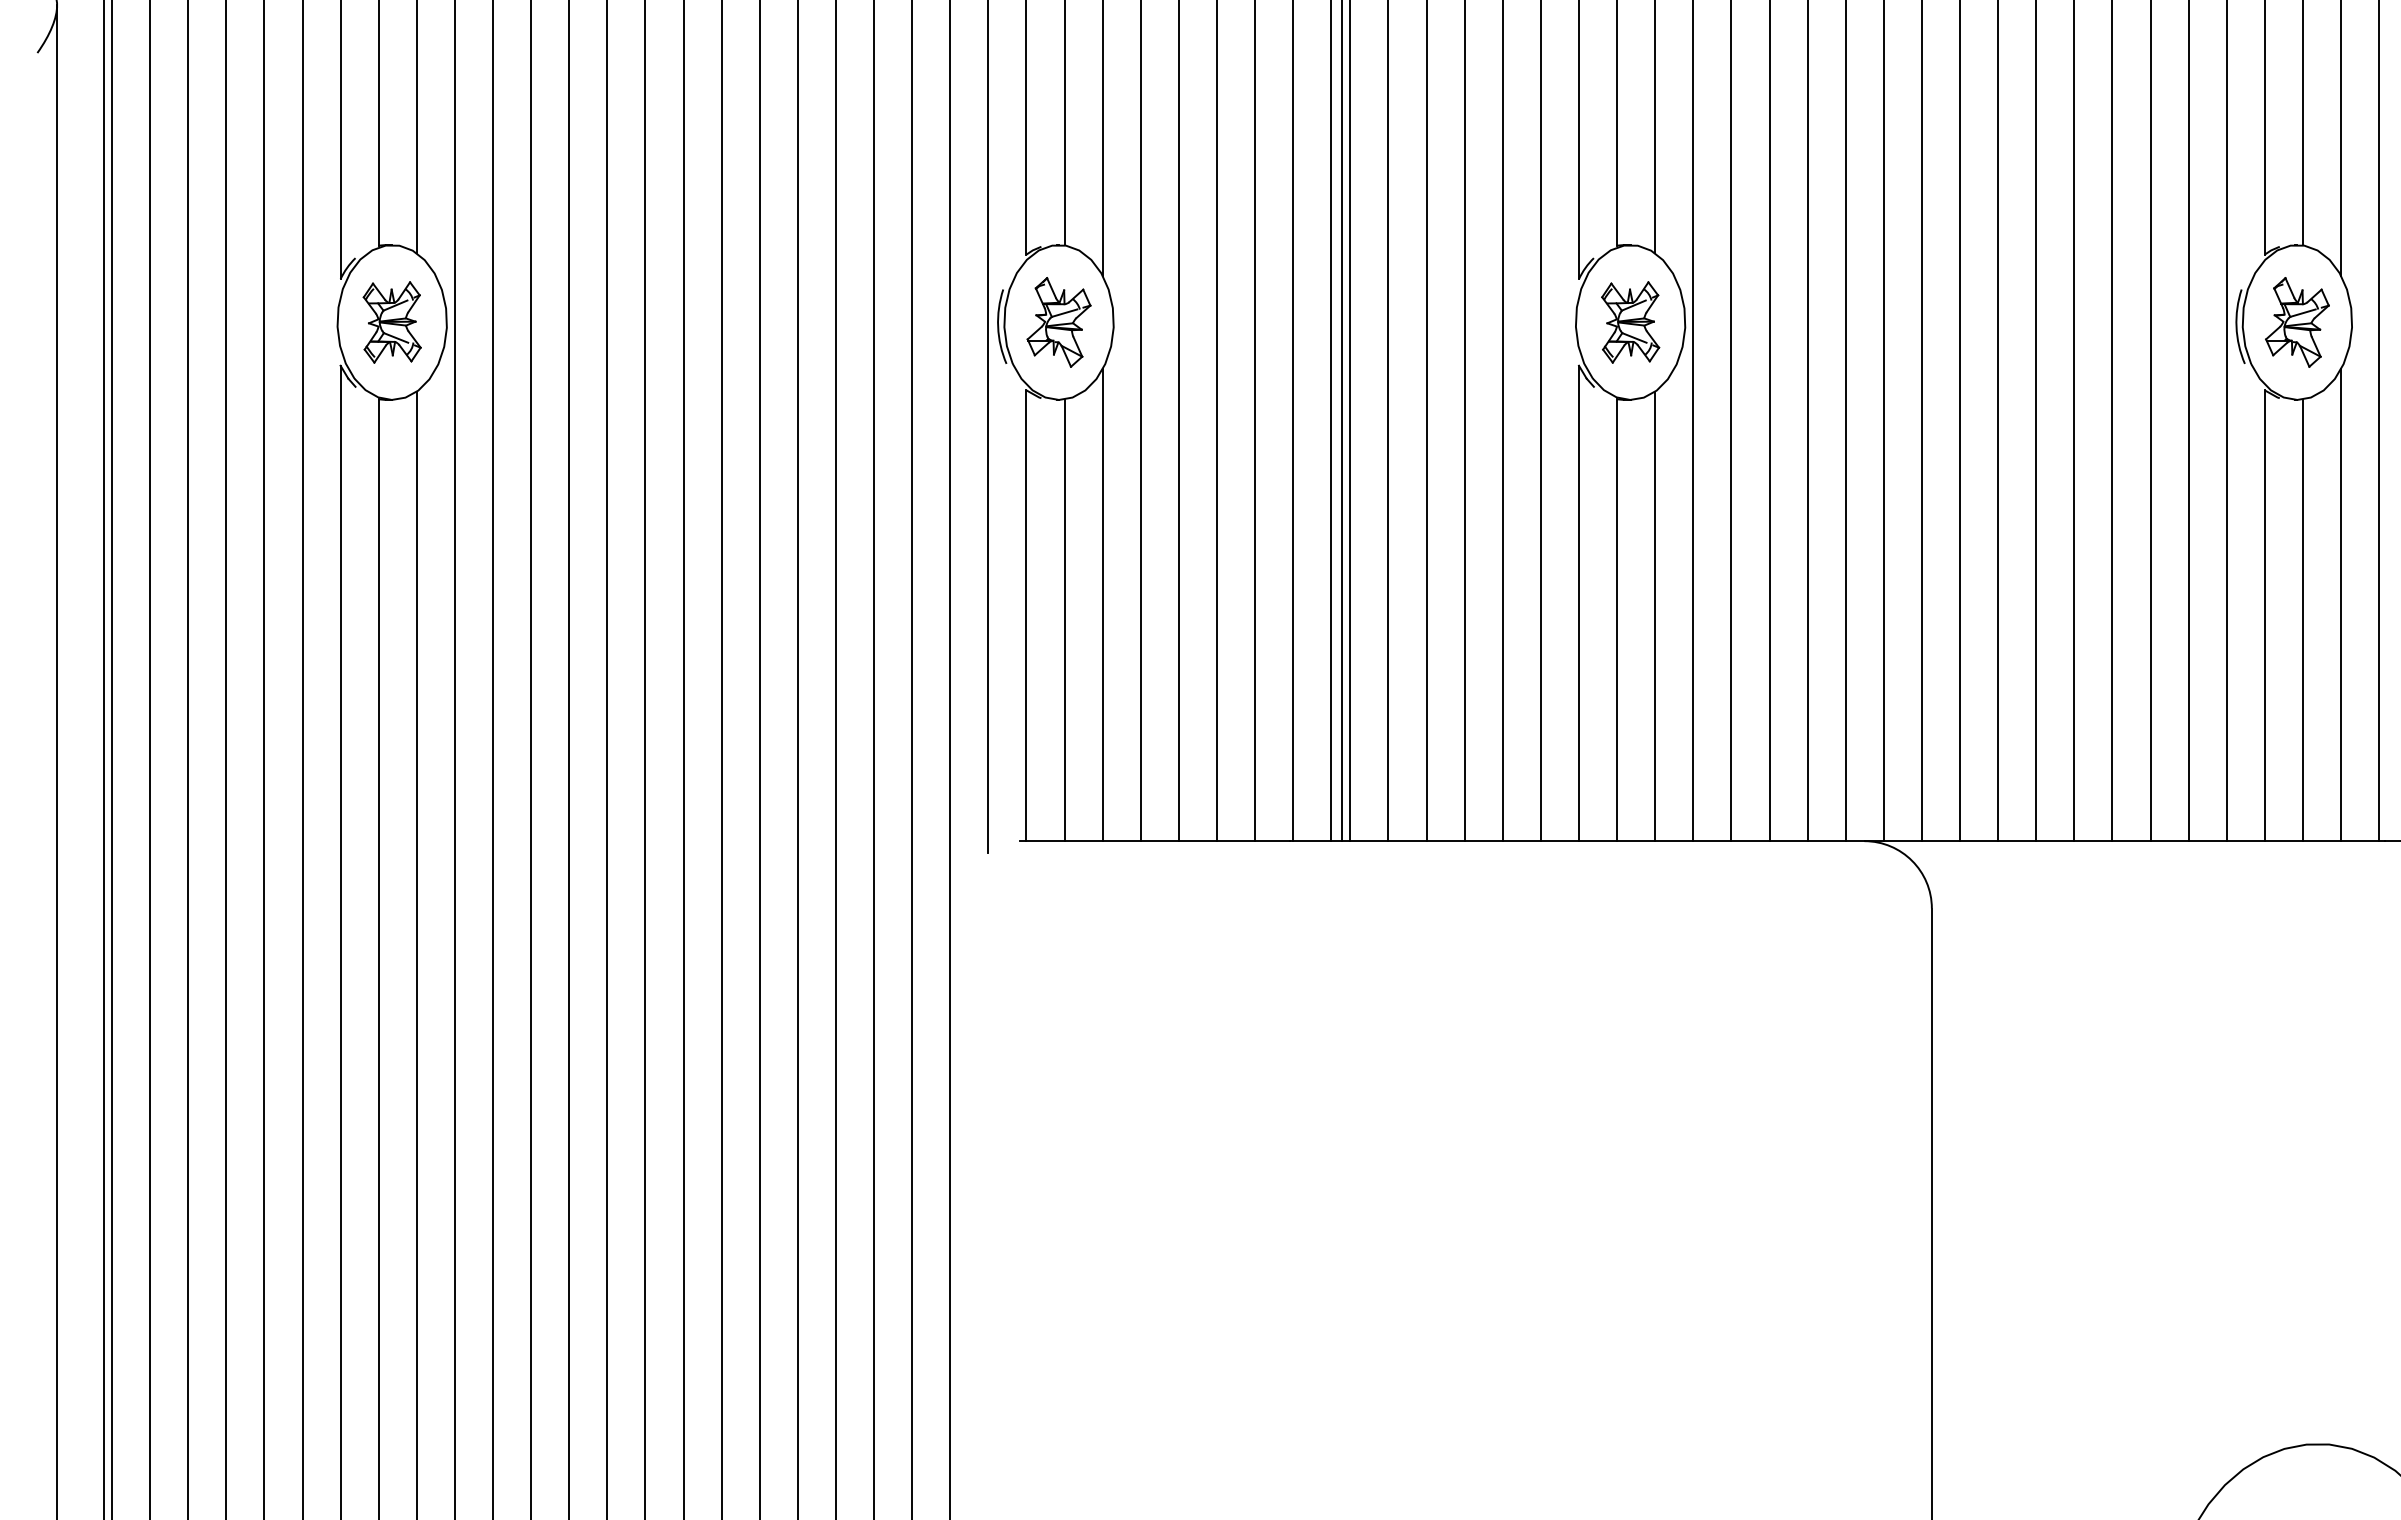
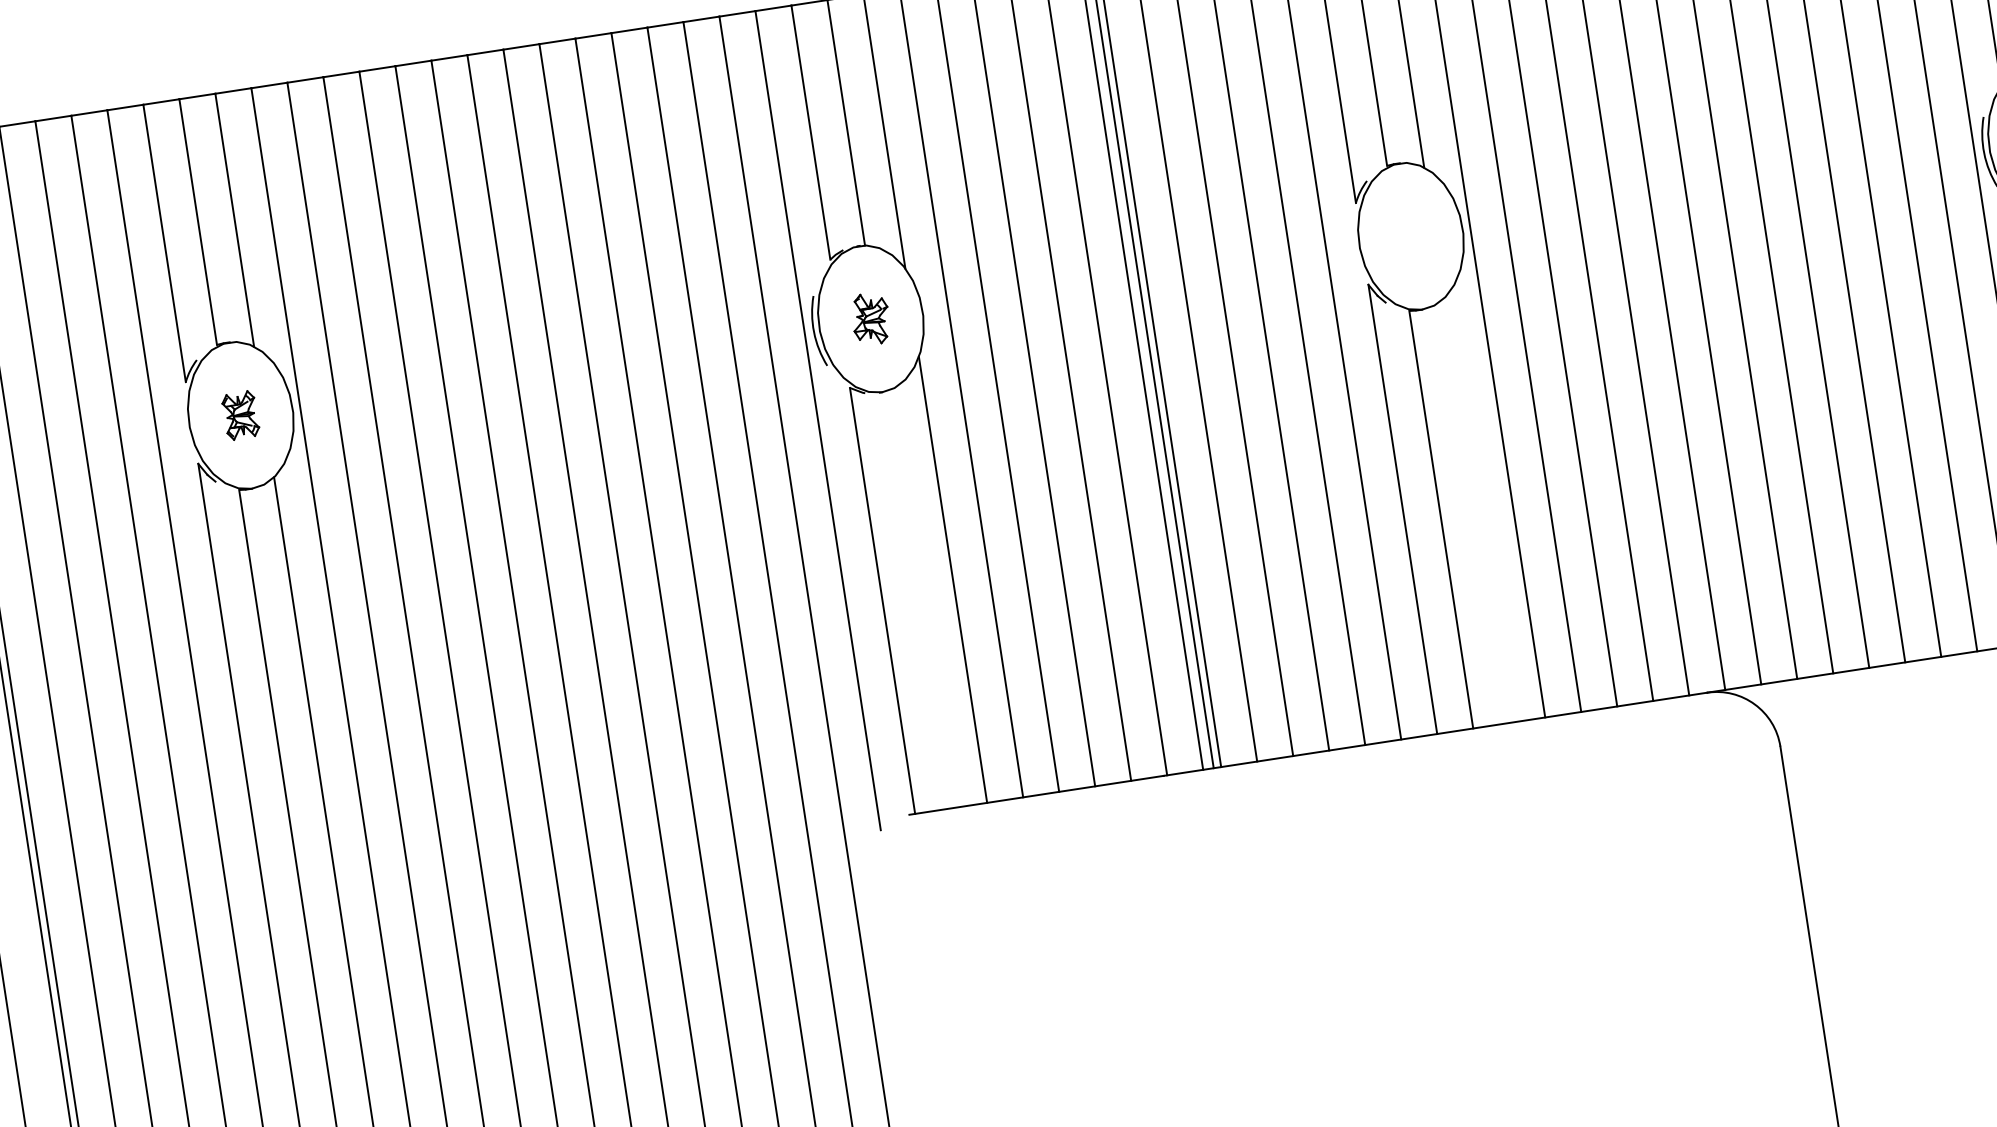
part: (391, 322) -> (240, 415), size x0.6
part: (1058, 322) -> (870, 319), size x0.6
part: (1630, 322) -> (1410, 236), removed
line: (1655, 616) -> (1477, 510), removed
line: (1064, 620) -> (919, 599), removed

